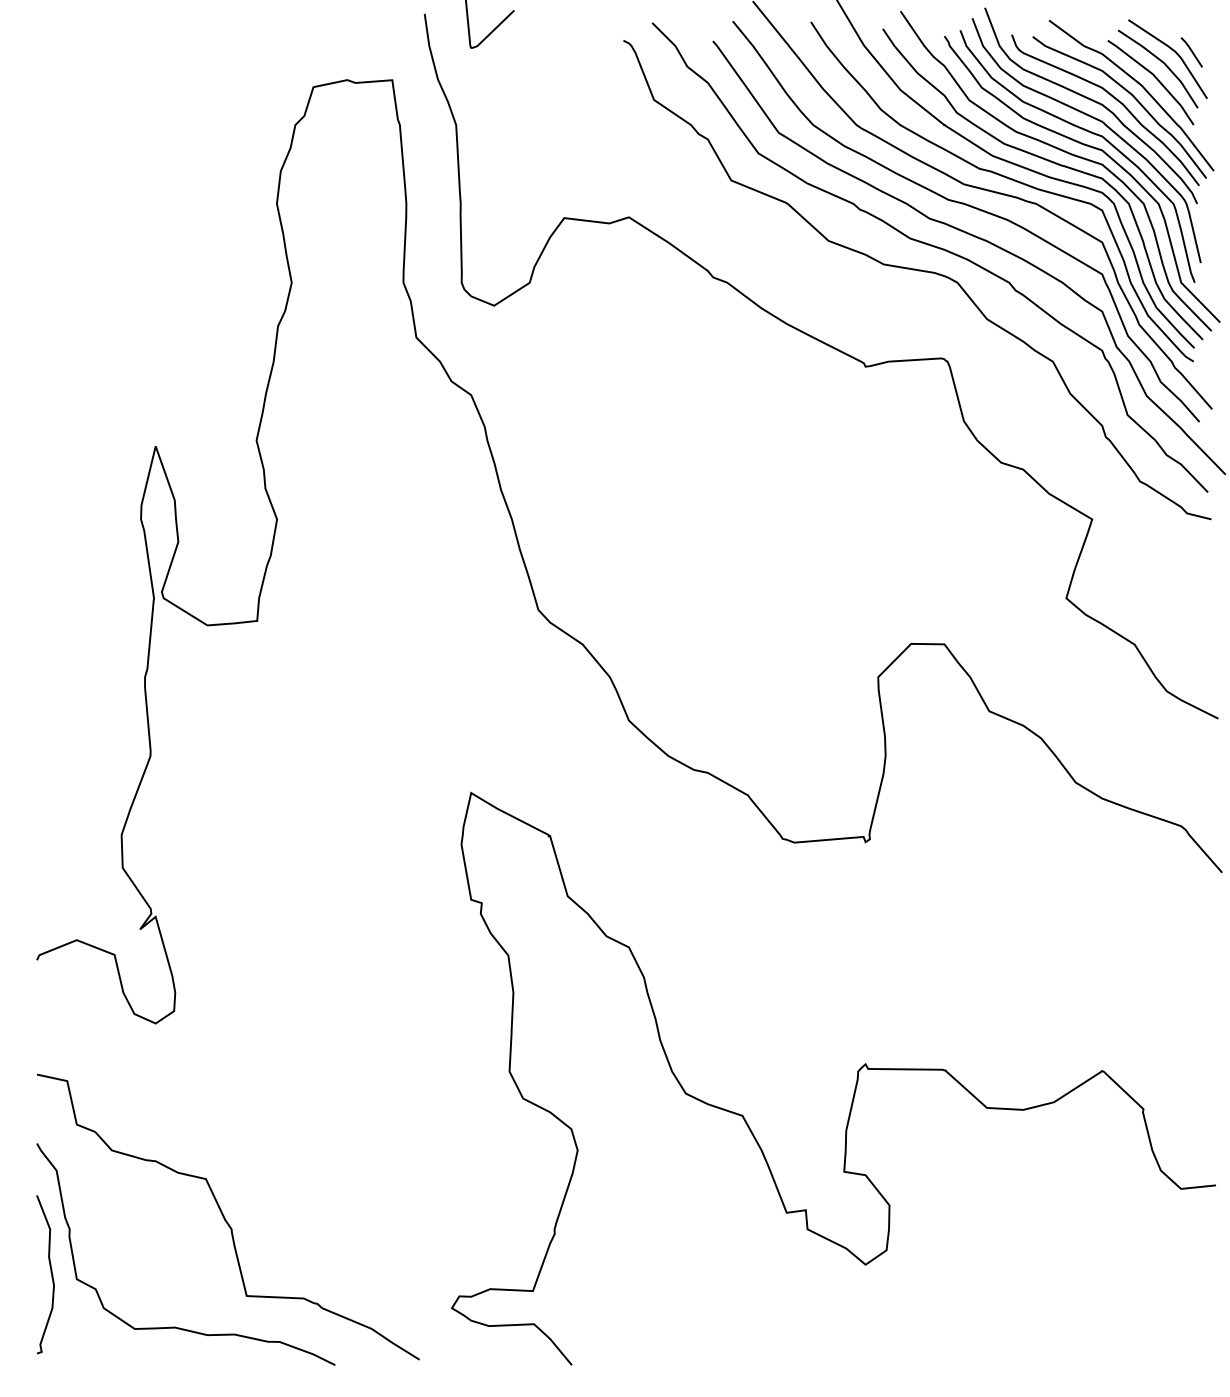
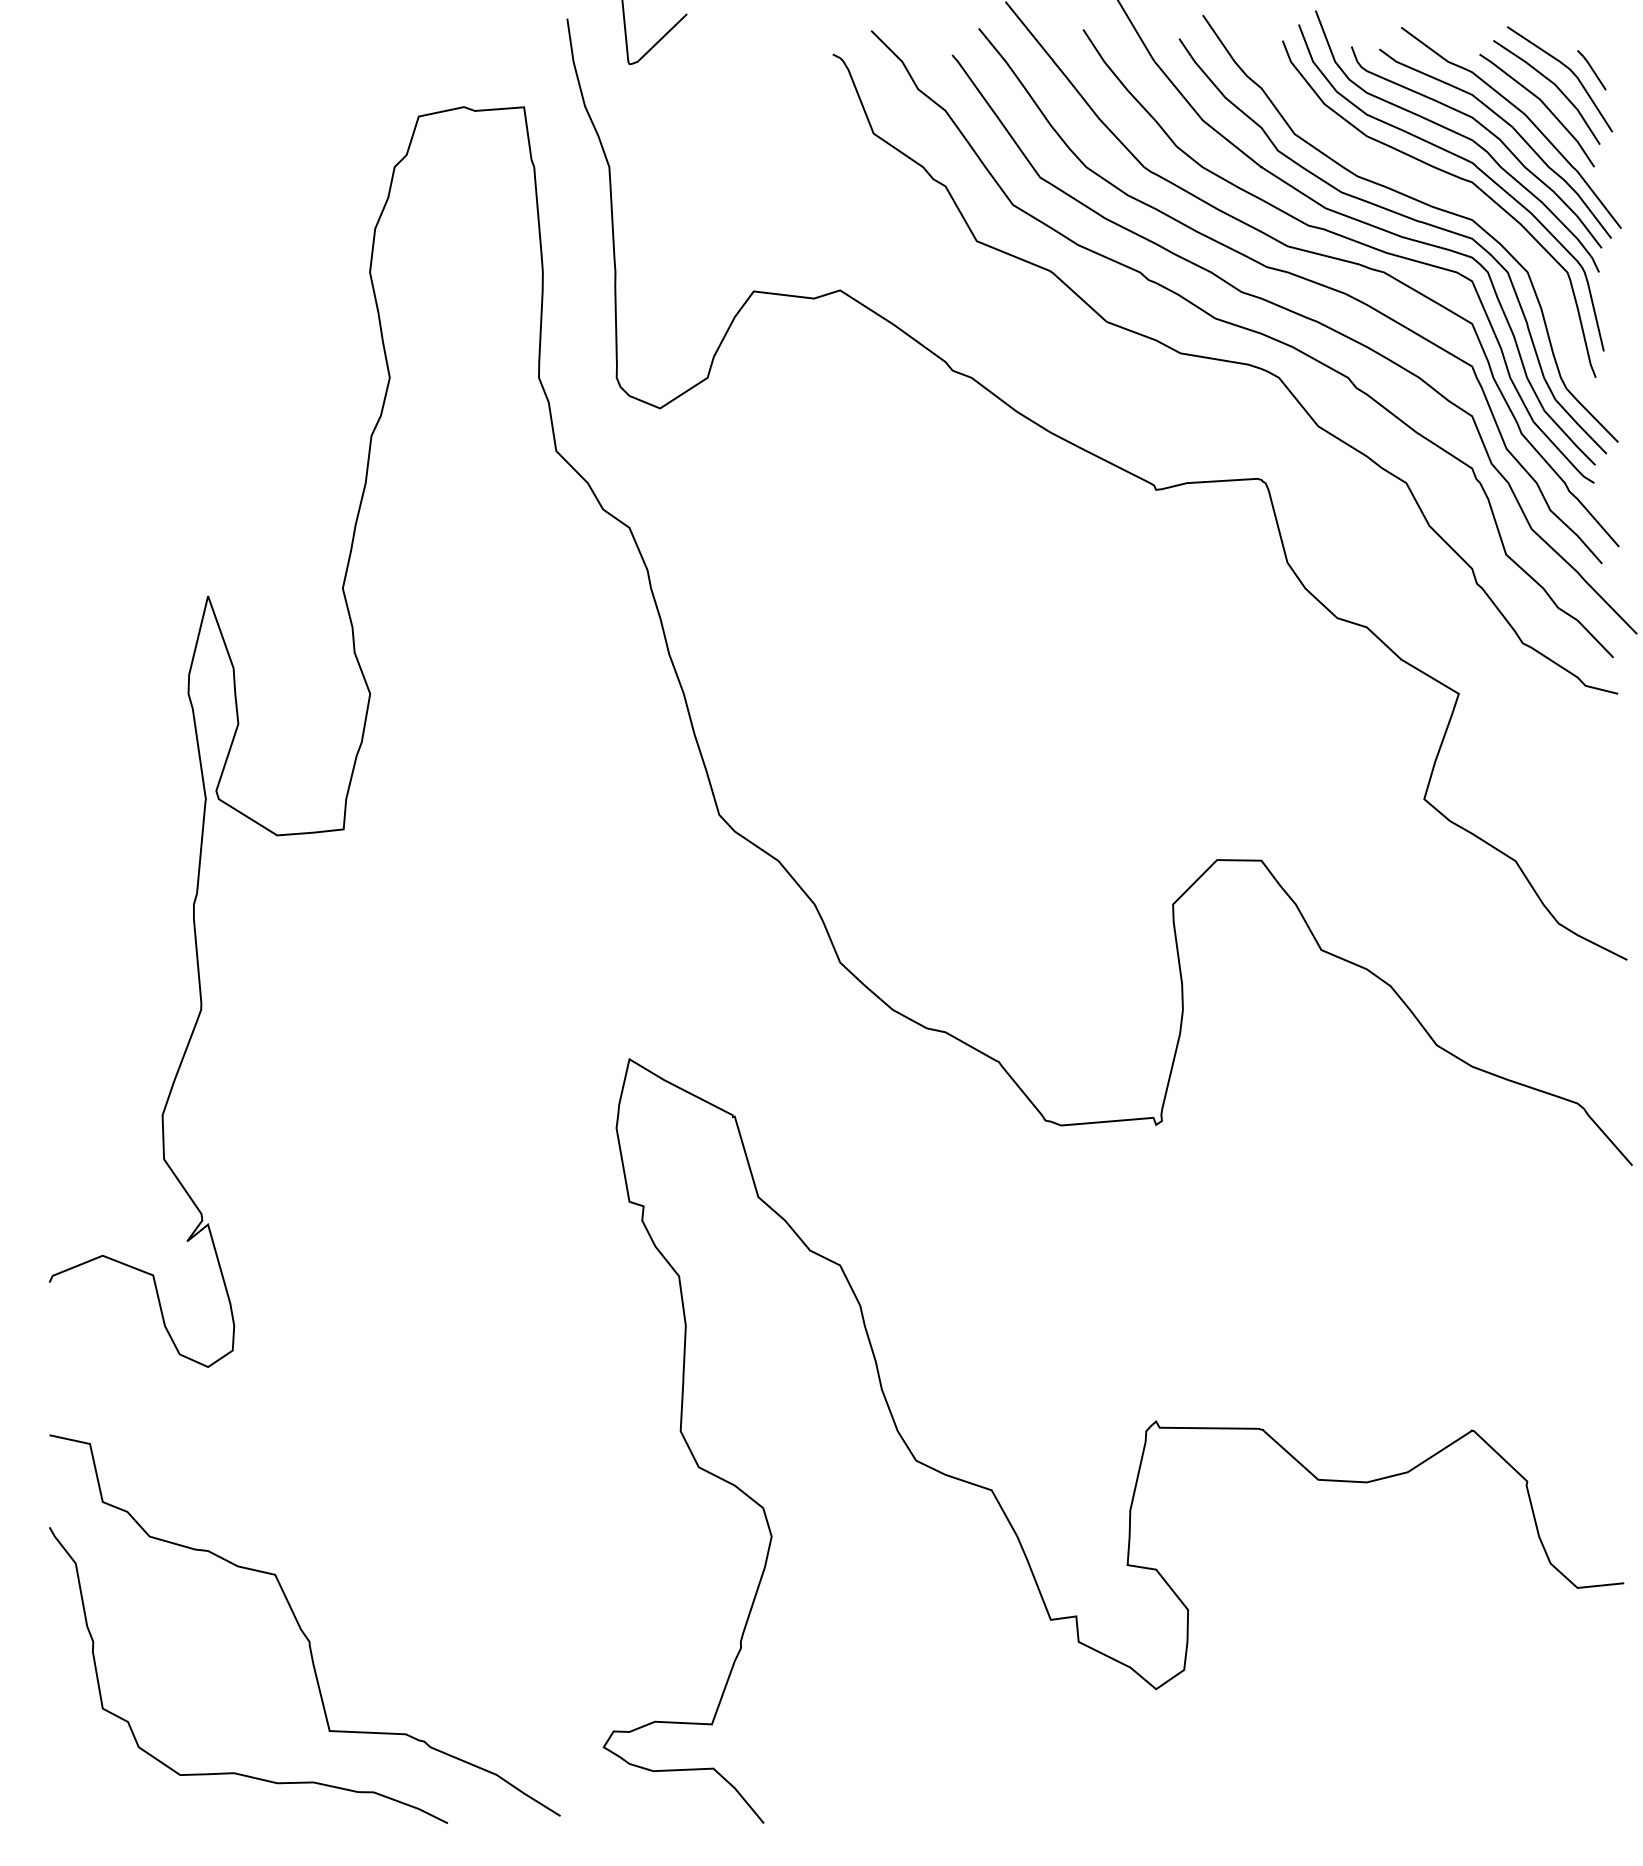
curve: (1092, 148) -> (1459, 198), removed
curve: (50, 1272) -> (67, 1699), removed

